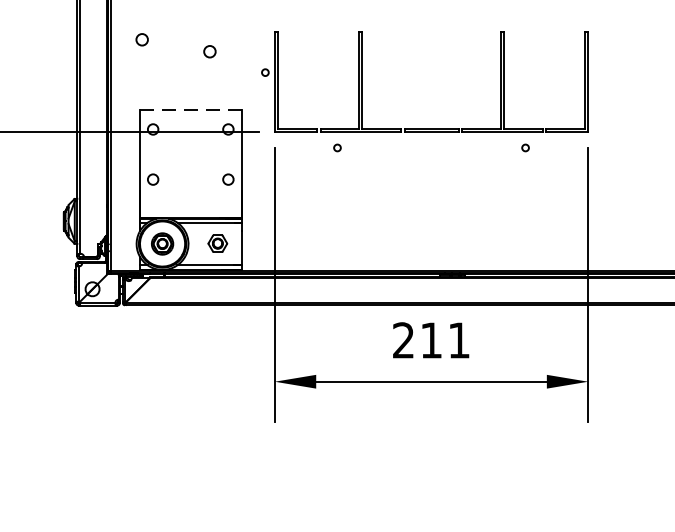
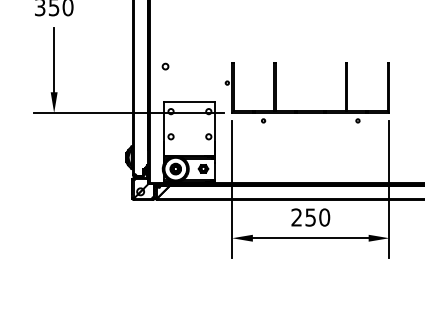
circle: (209, 51) -> (199, 72), removed
line: (189, 109) -> (189, 101), dashed -> solid
text: (444, 340) -> (317, 217), 211 -> 250

